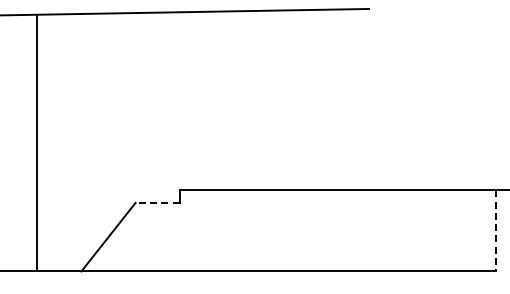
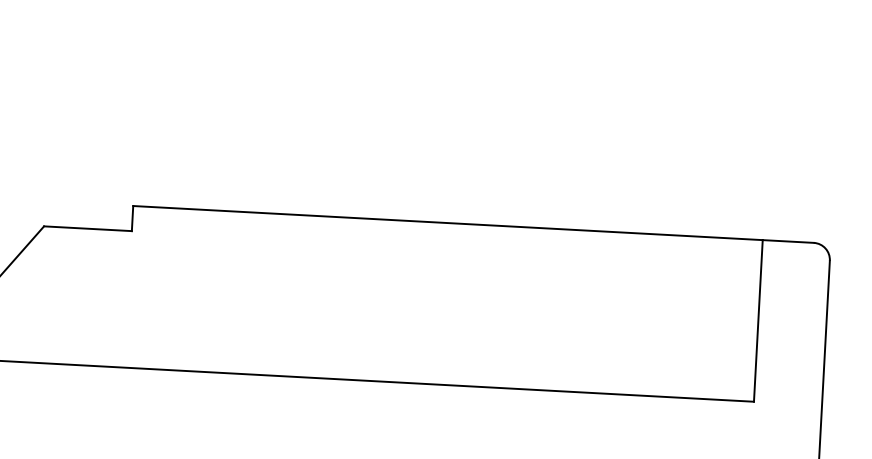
line: (157, 202) -> (87, 227), dashed -> solid
line: (495, 230) -> (757, 320), dashed -> solid

